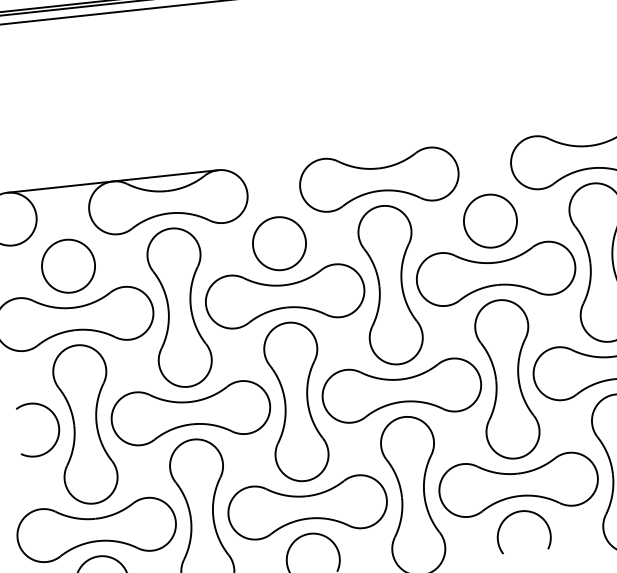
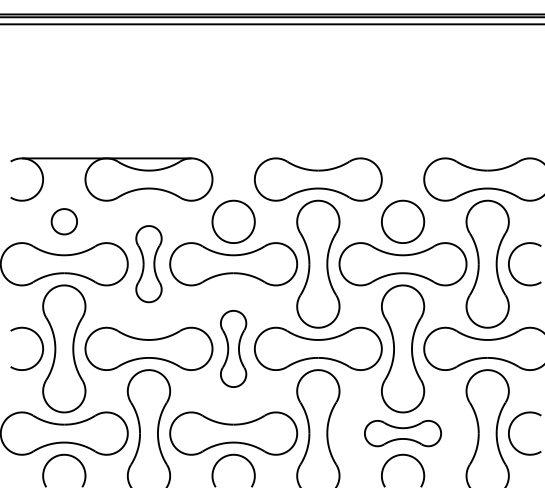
part: (68, 265) -> (64, 221), size x0.6
part: (178, 306) -> (148, 263), size x0.6
part: (296, 401) -> (233, 348), size x0.6
part: (517, 484) -> (402, 433), size x0.6

